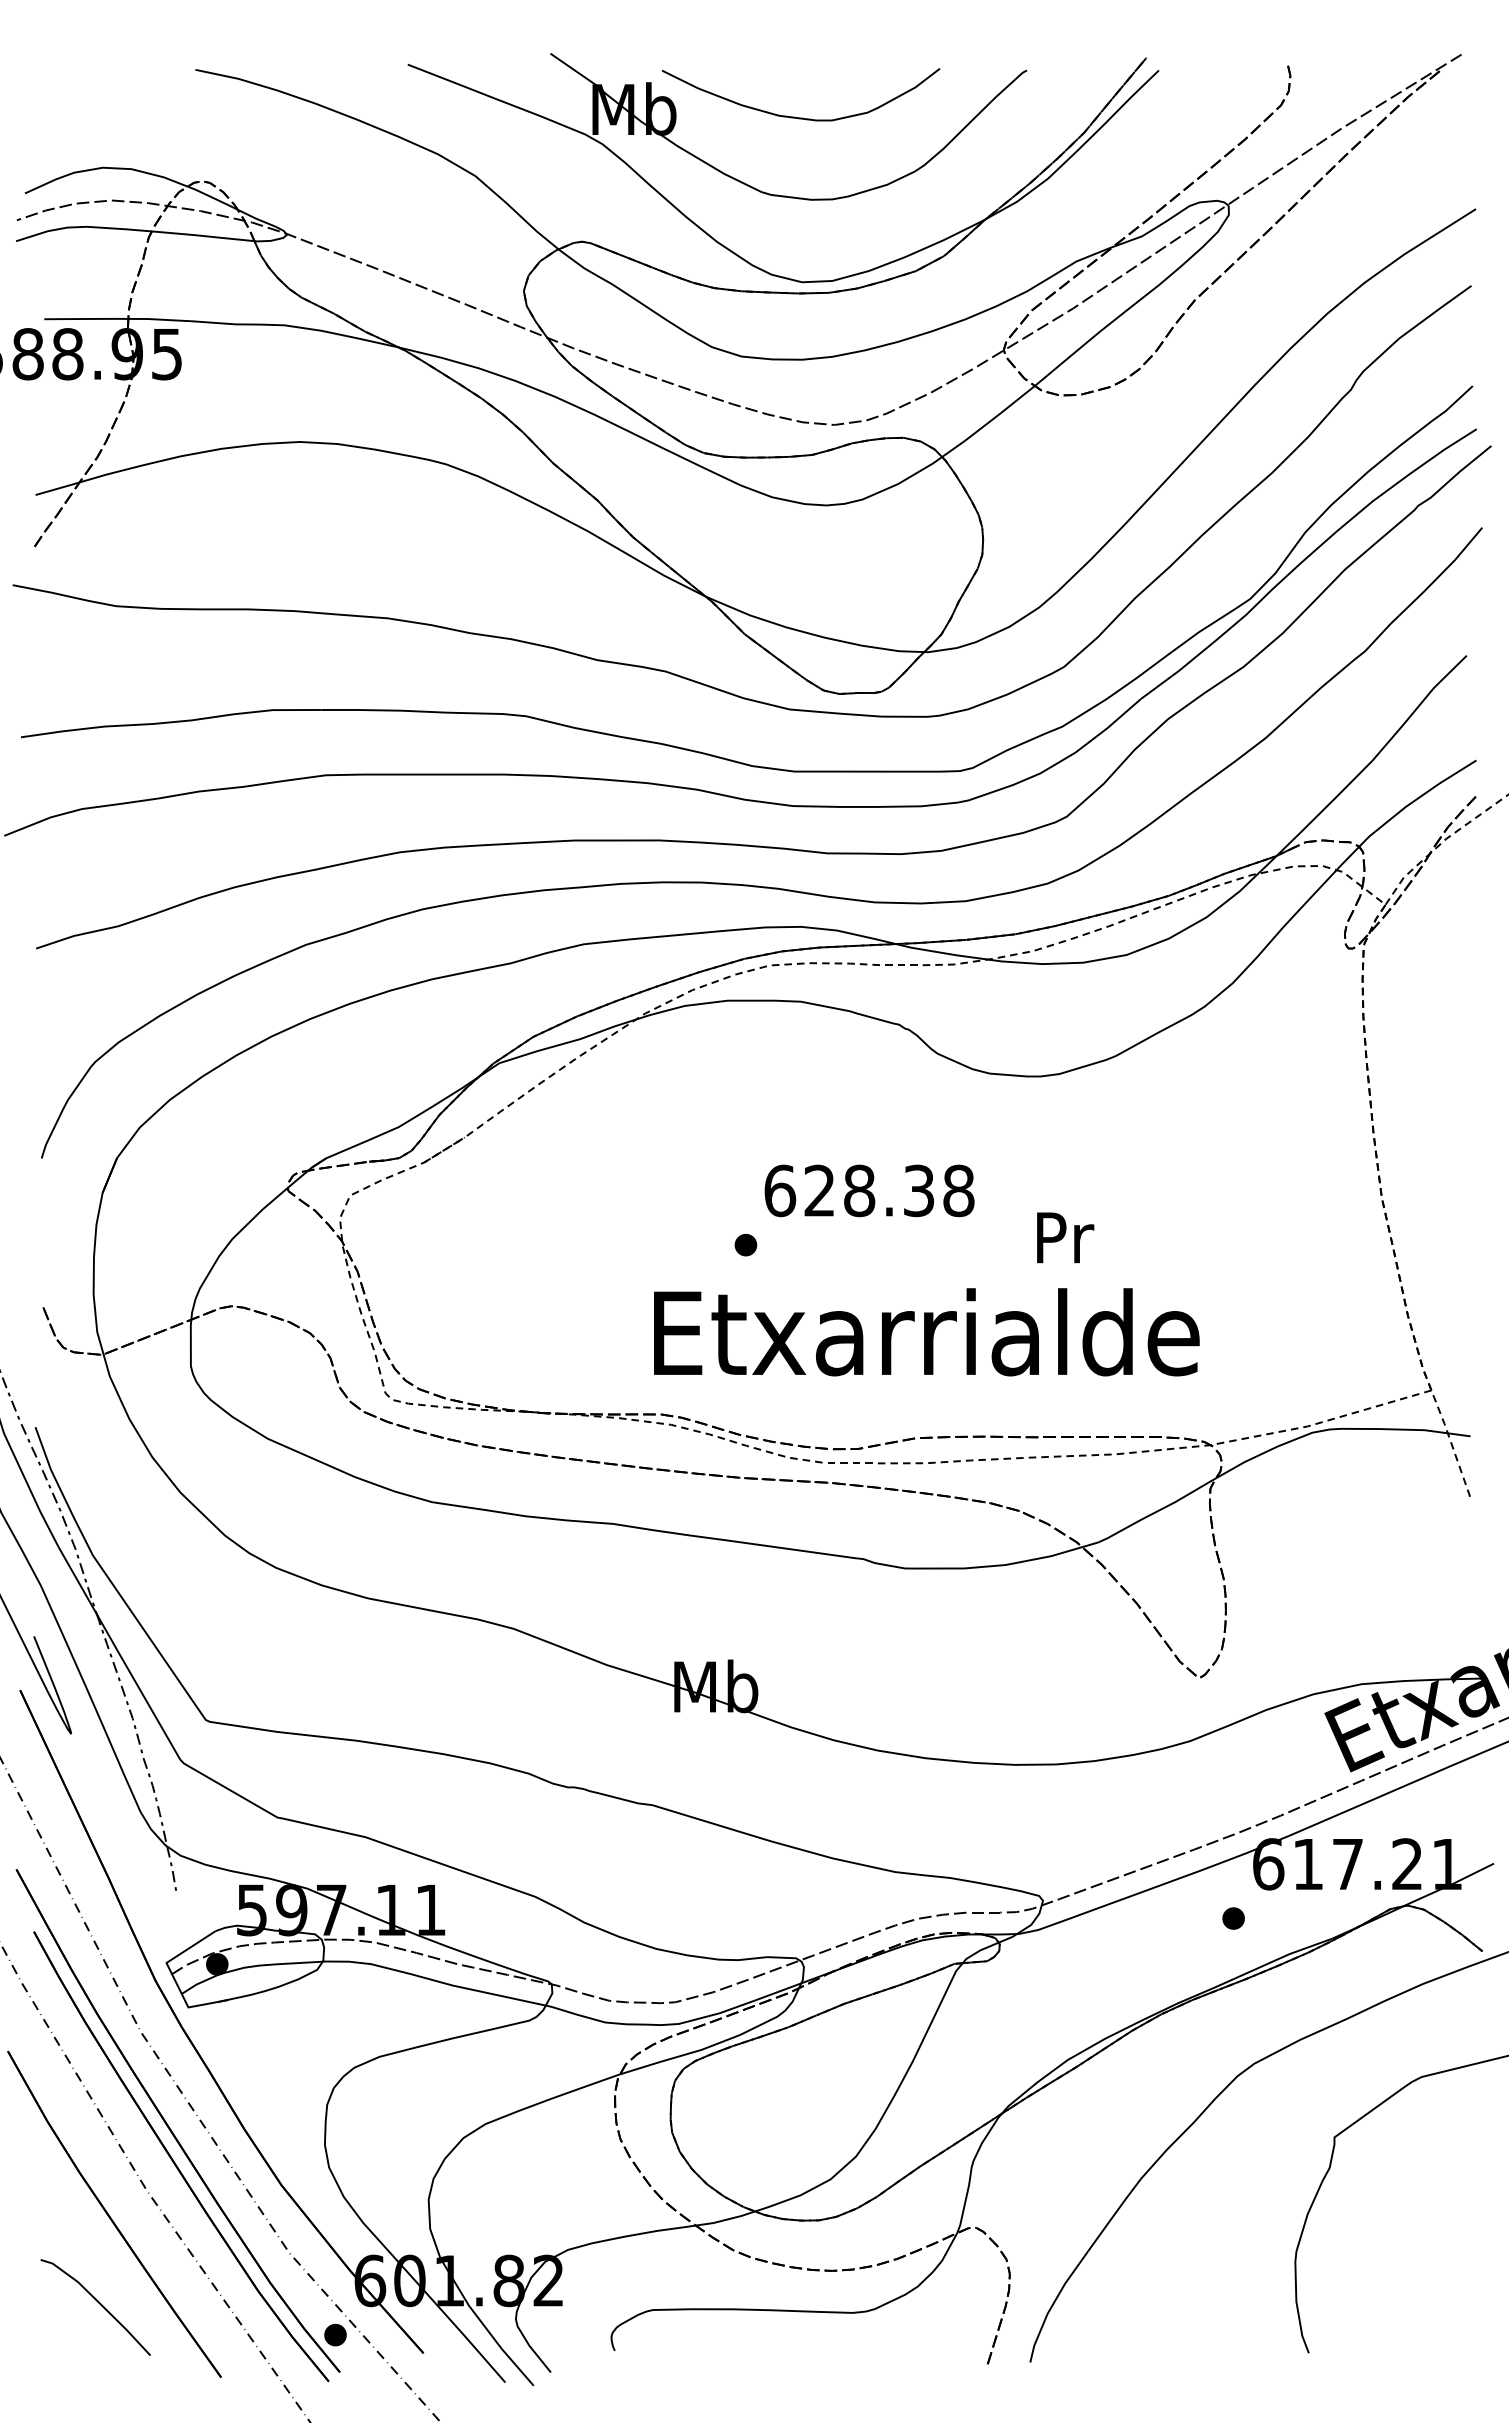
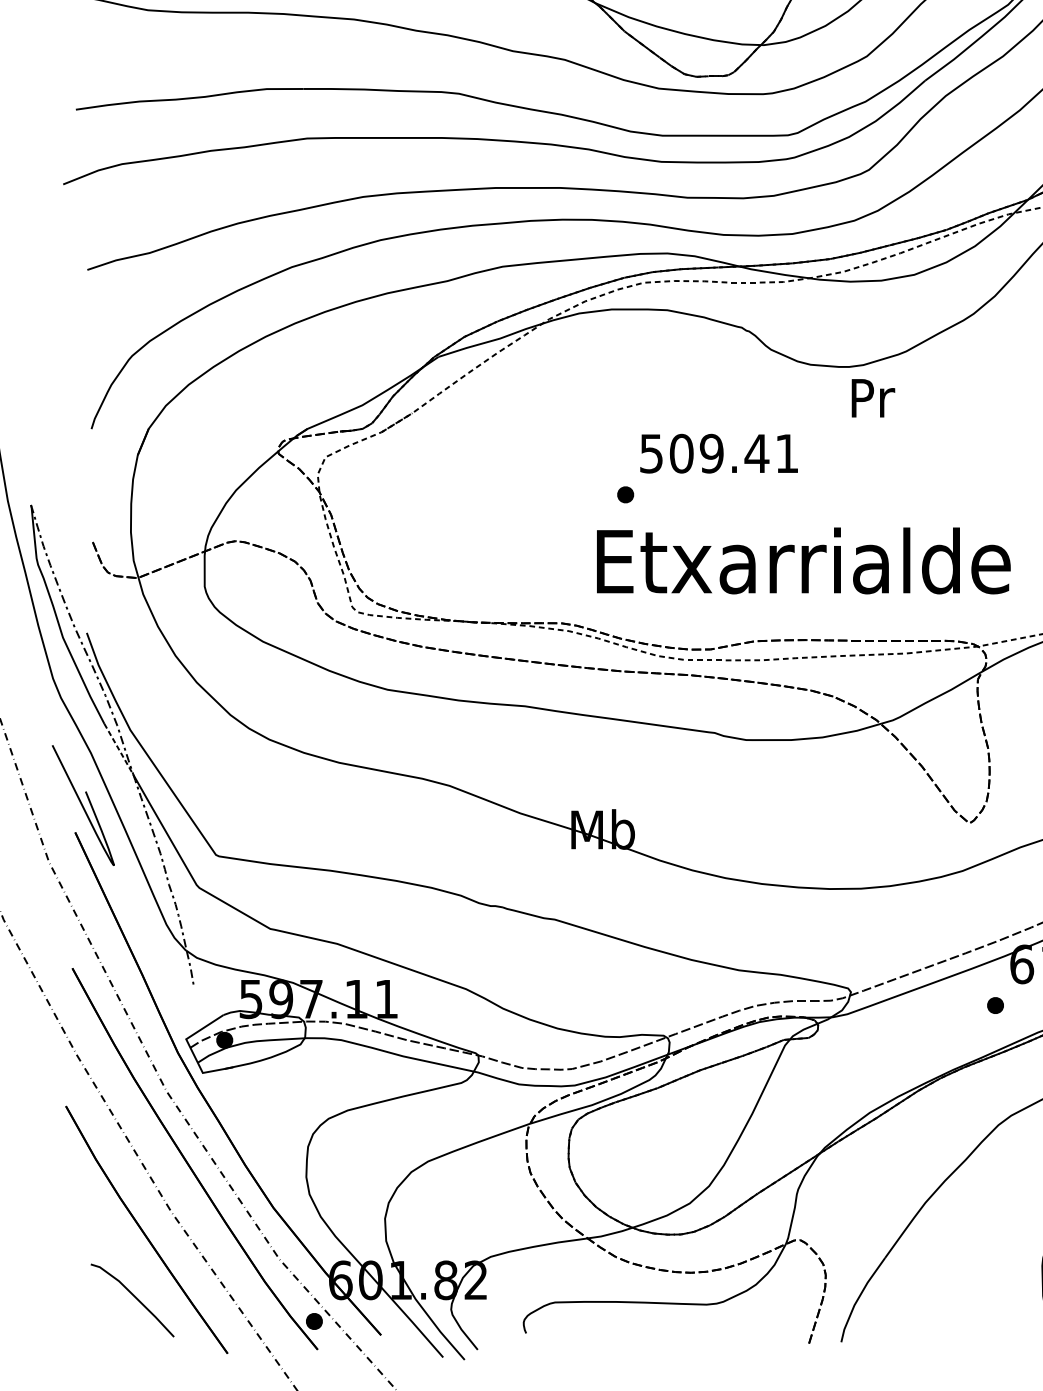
text: (869, 1190) -> (719, 453), 628.38 -> 509.41
text: (1065, 1237) -> (873, 398), moved
text: (926, 1332) -> (803, 561), moved
line: (77, 1580) -> (118, 749), solid -> dashed
part: (175, 2162) -> (193, 1190), removed

